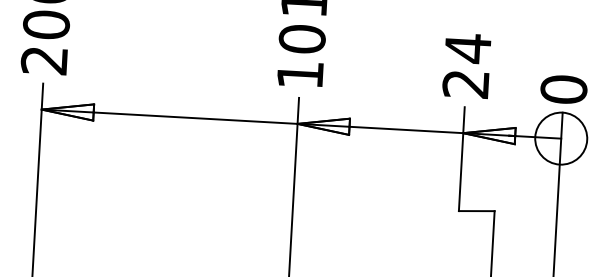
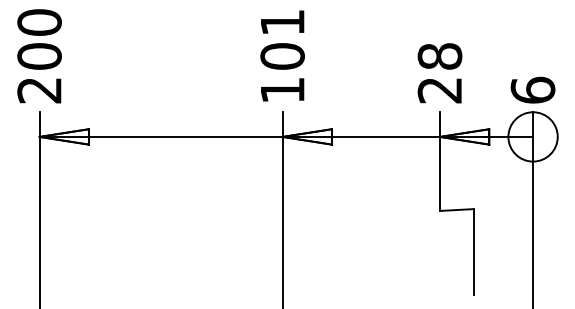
text: (467, 48) -> (439, 56), 24 -> 28
text: (563, 88) -> (532, 89), 0 -> 6

